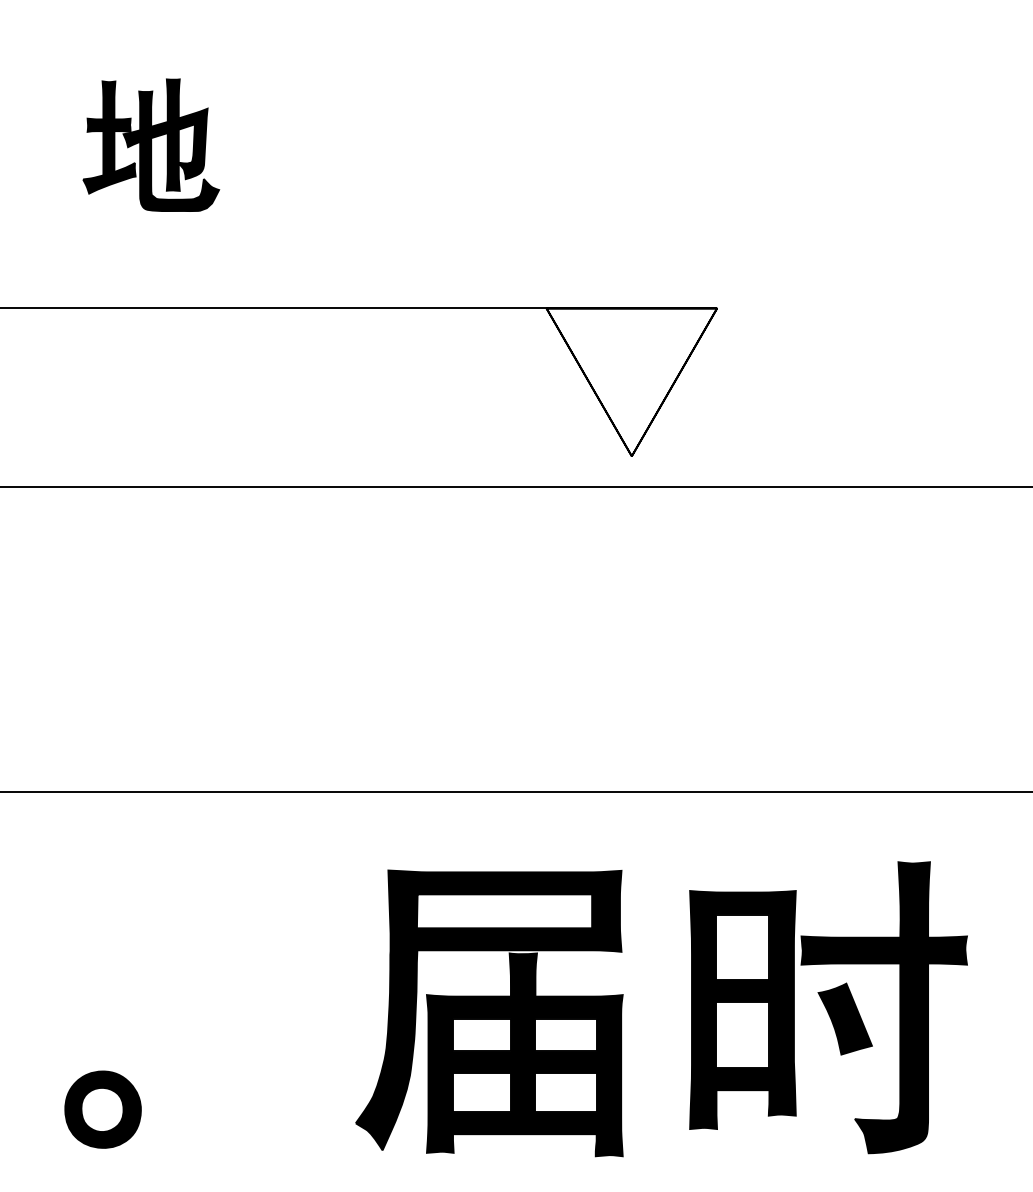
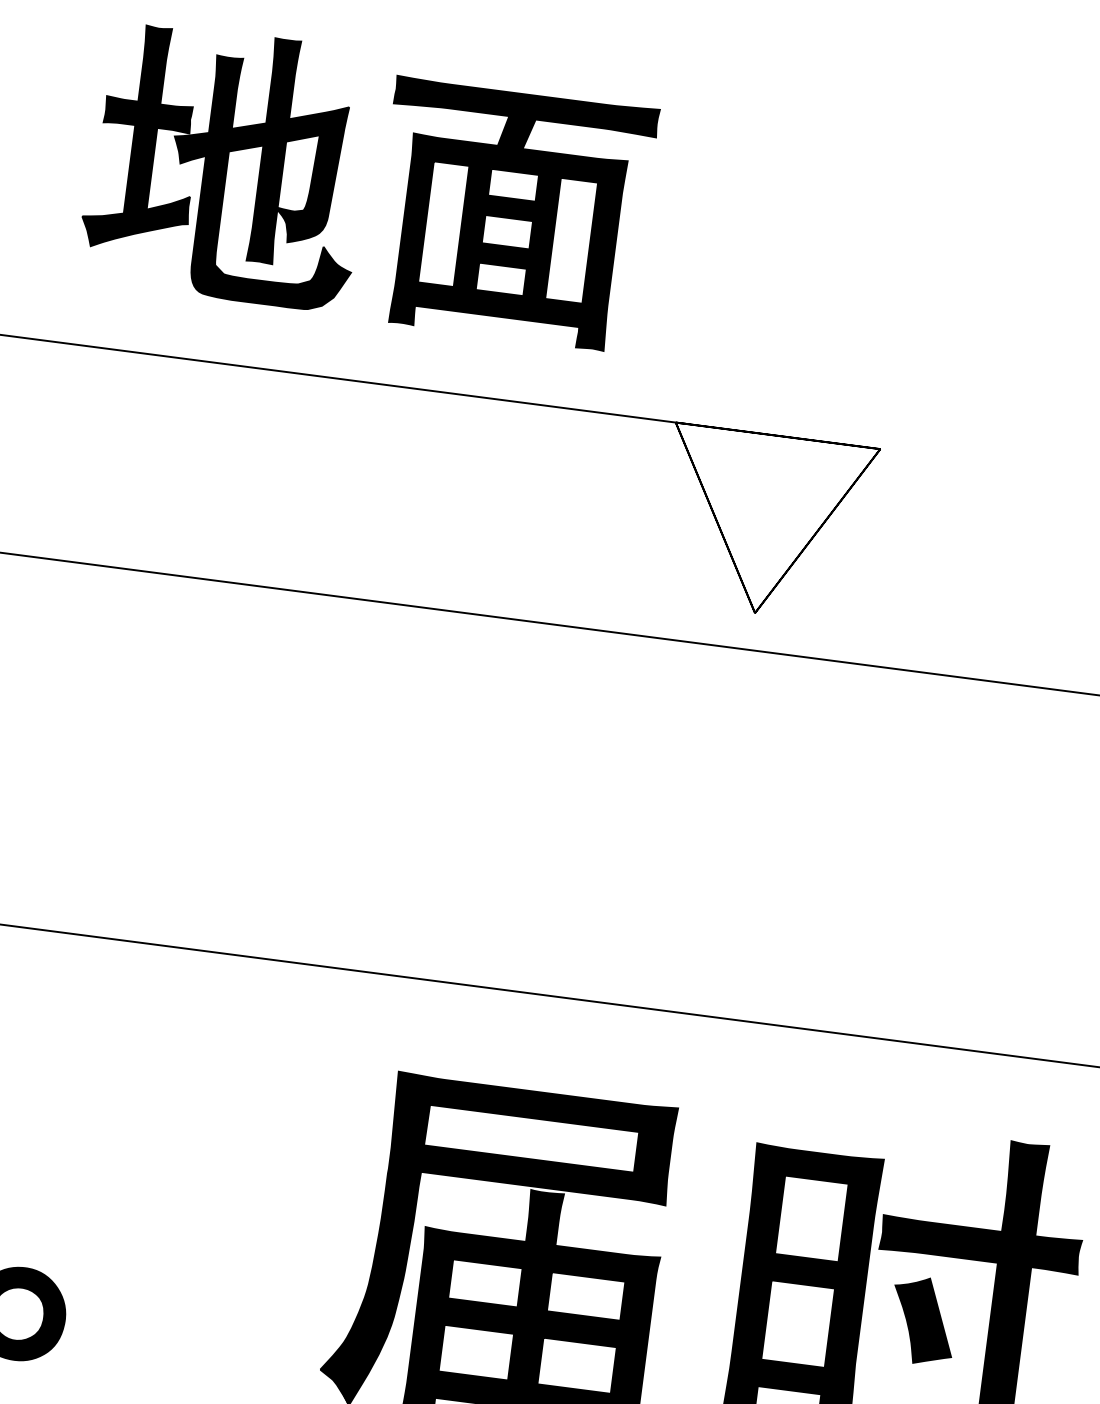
part: (151, 144) -> (227, 164), size x1.67
part: (390, 155) -> (512, 215), added

